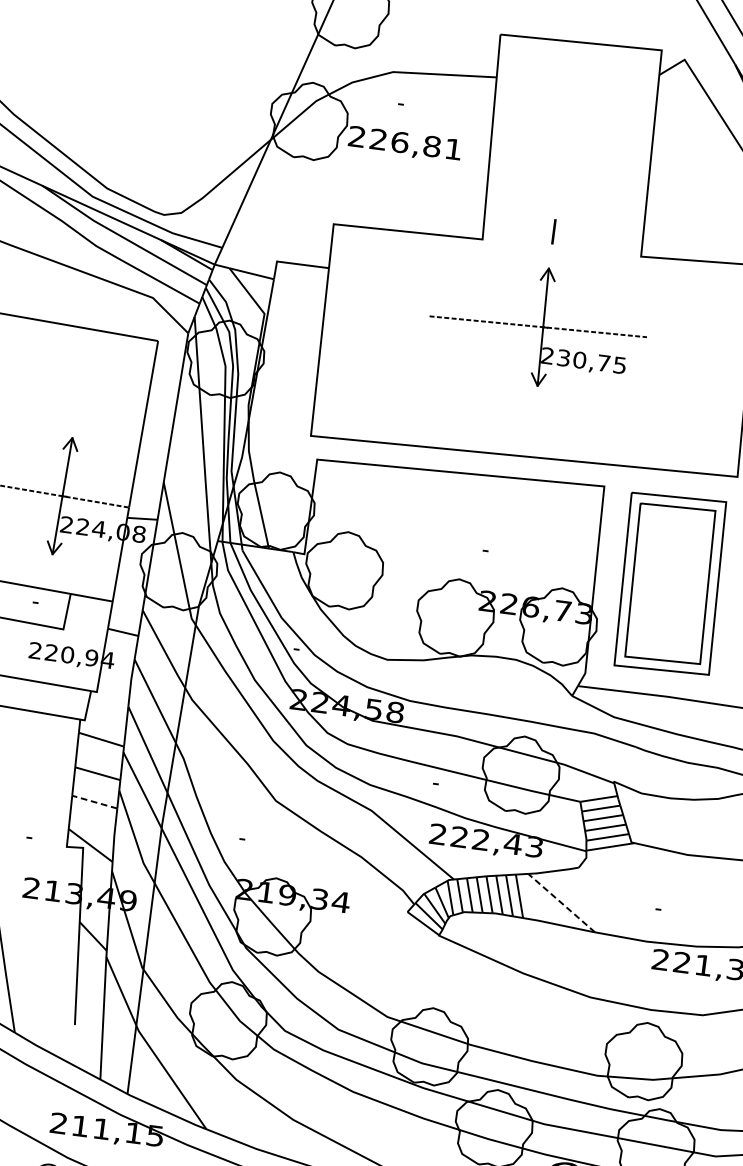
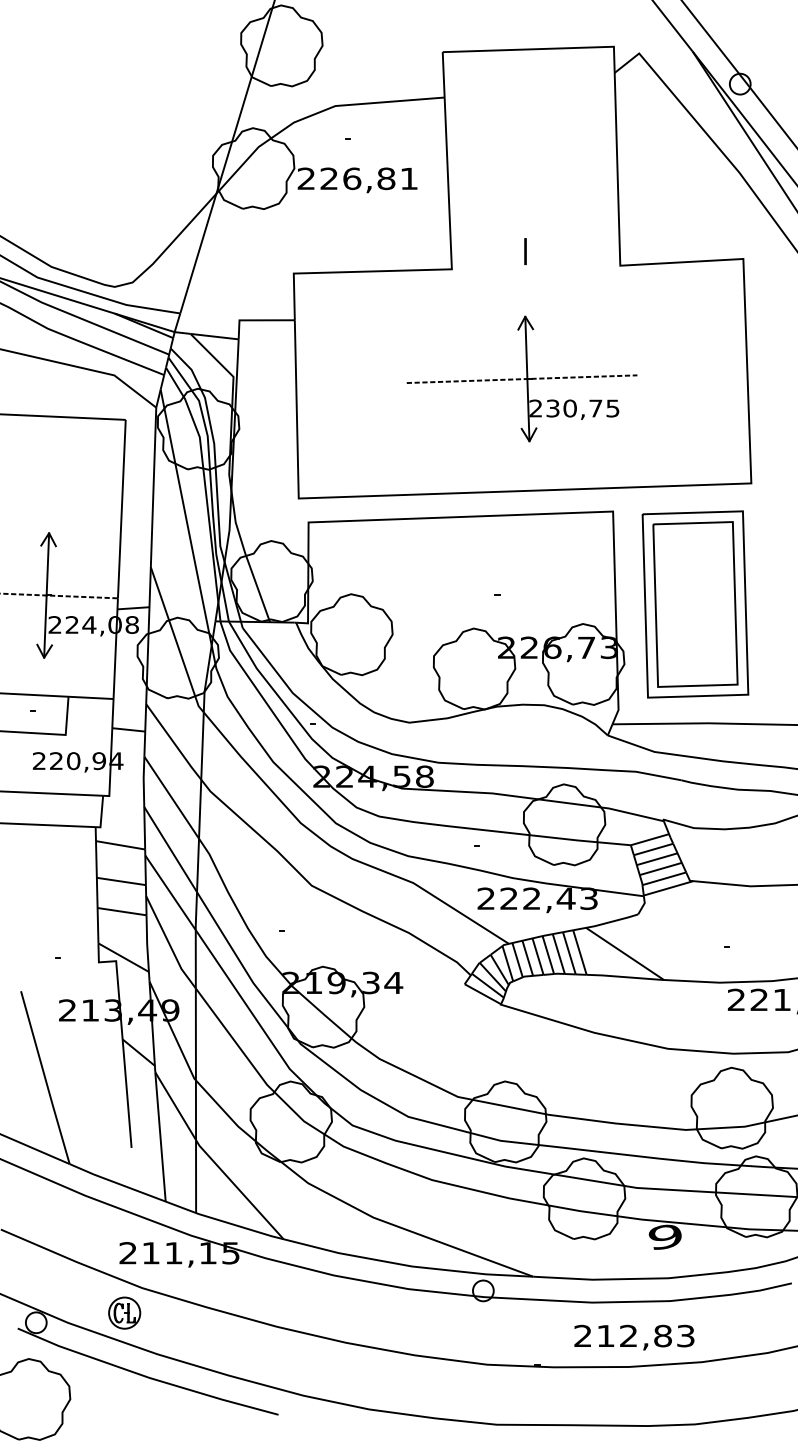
part: (537, 326) -> (521, 378), moved
line: (95, 802) -> (122, 911), dashed -> solid
line: (562, 902) -> (625, 953), dashed -> solid

